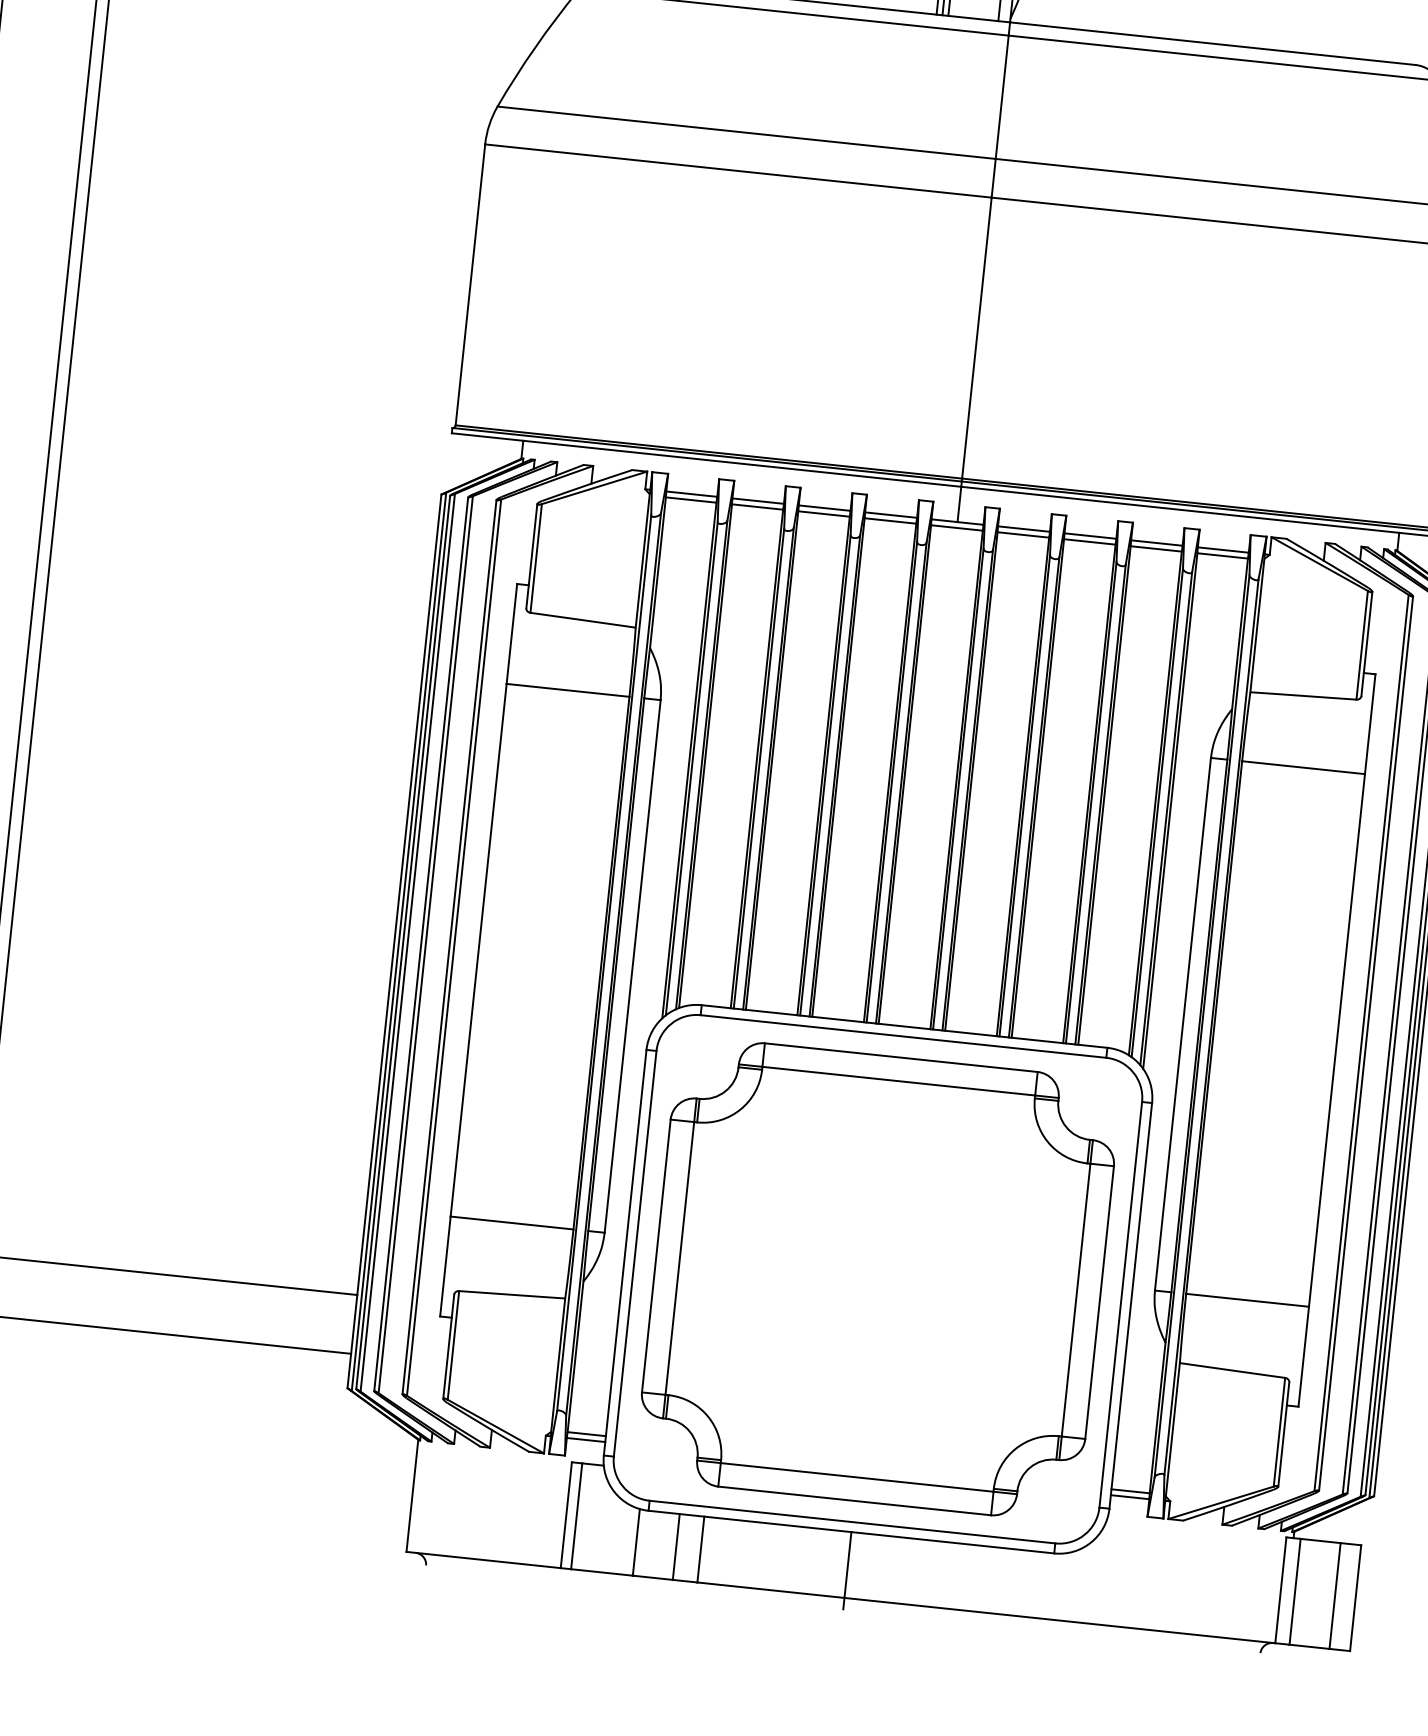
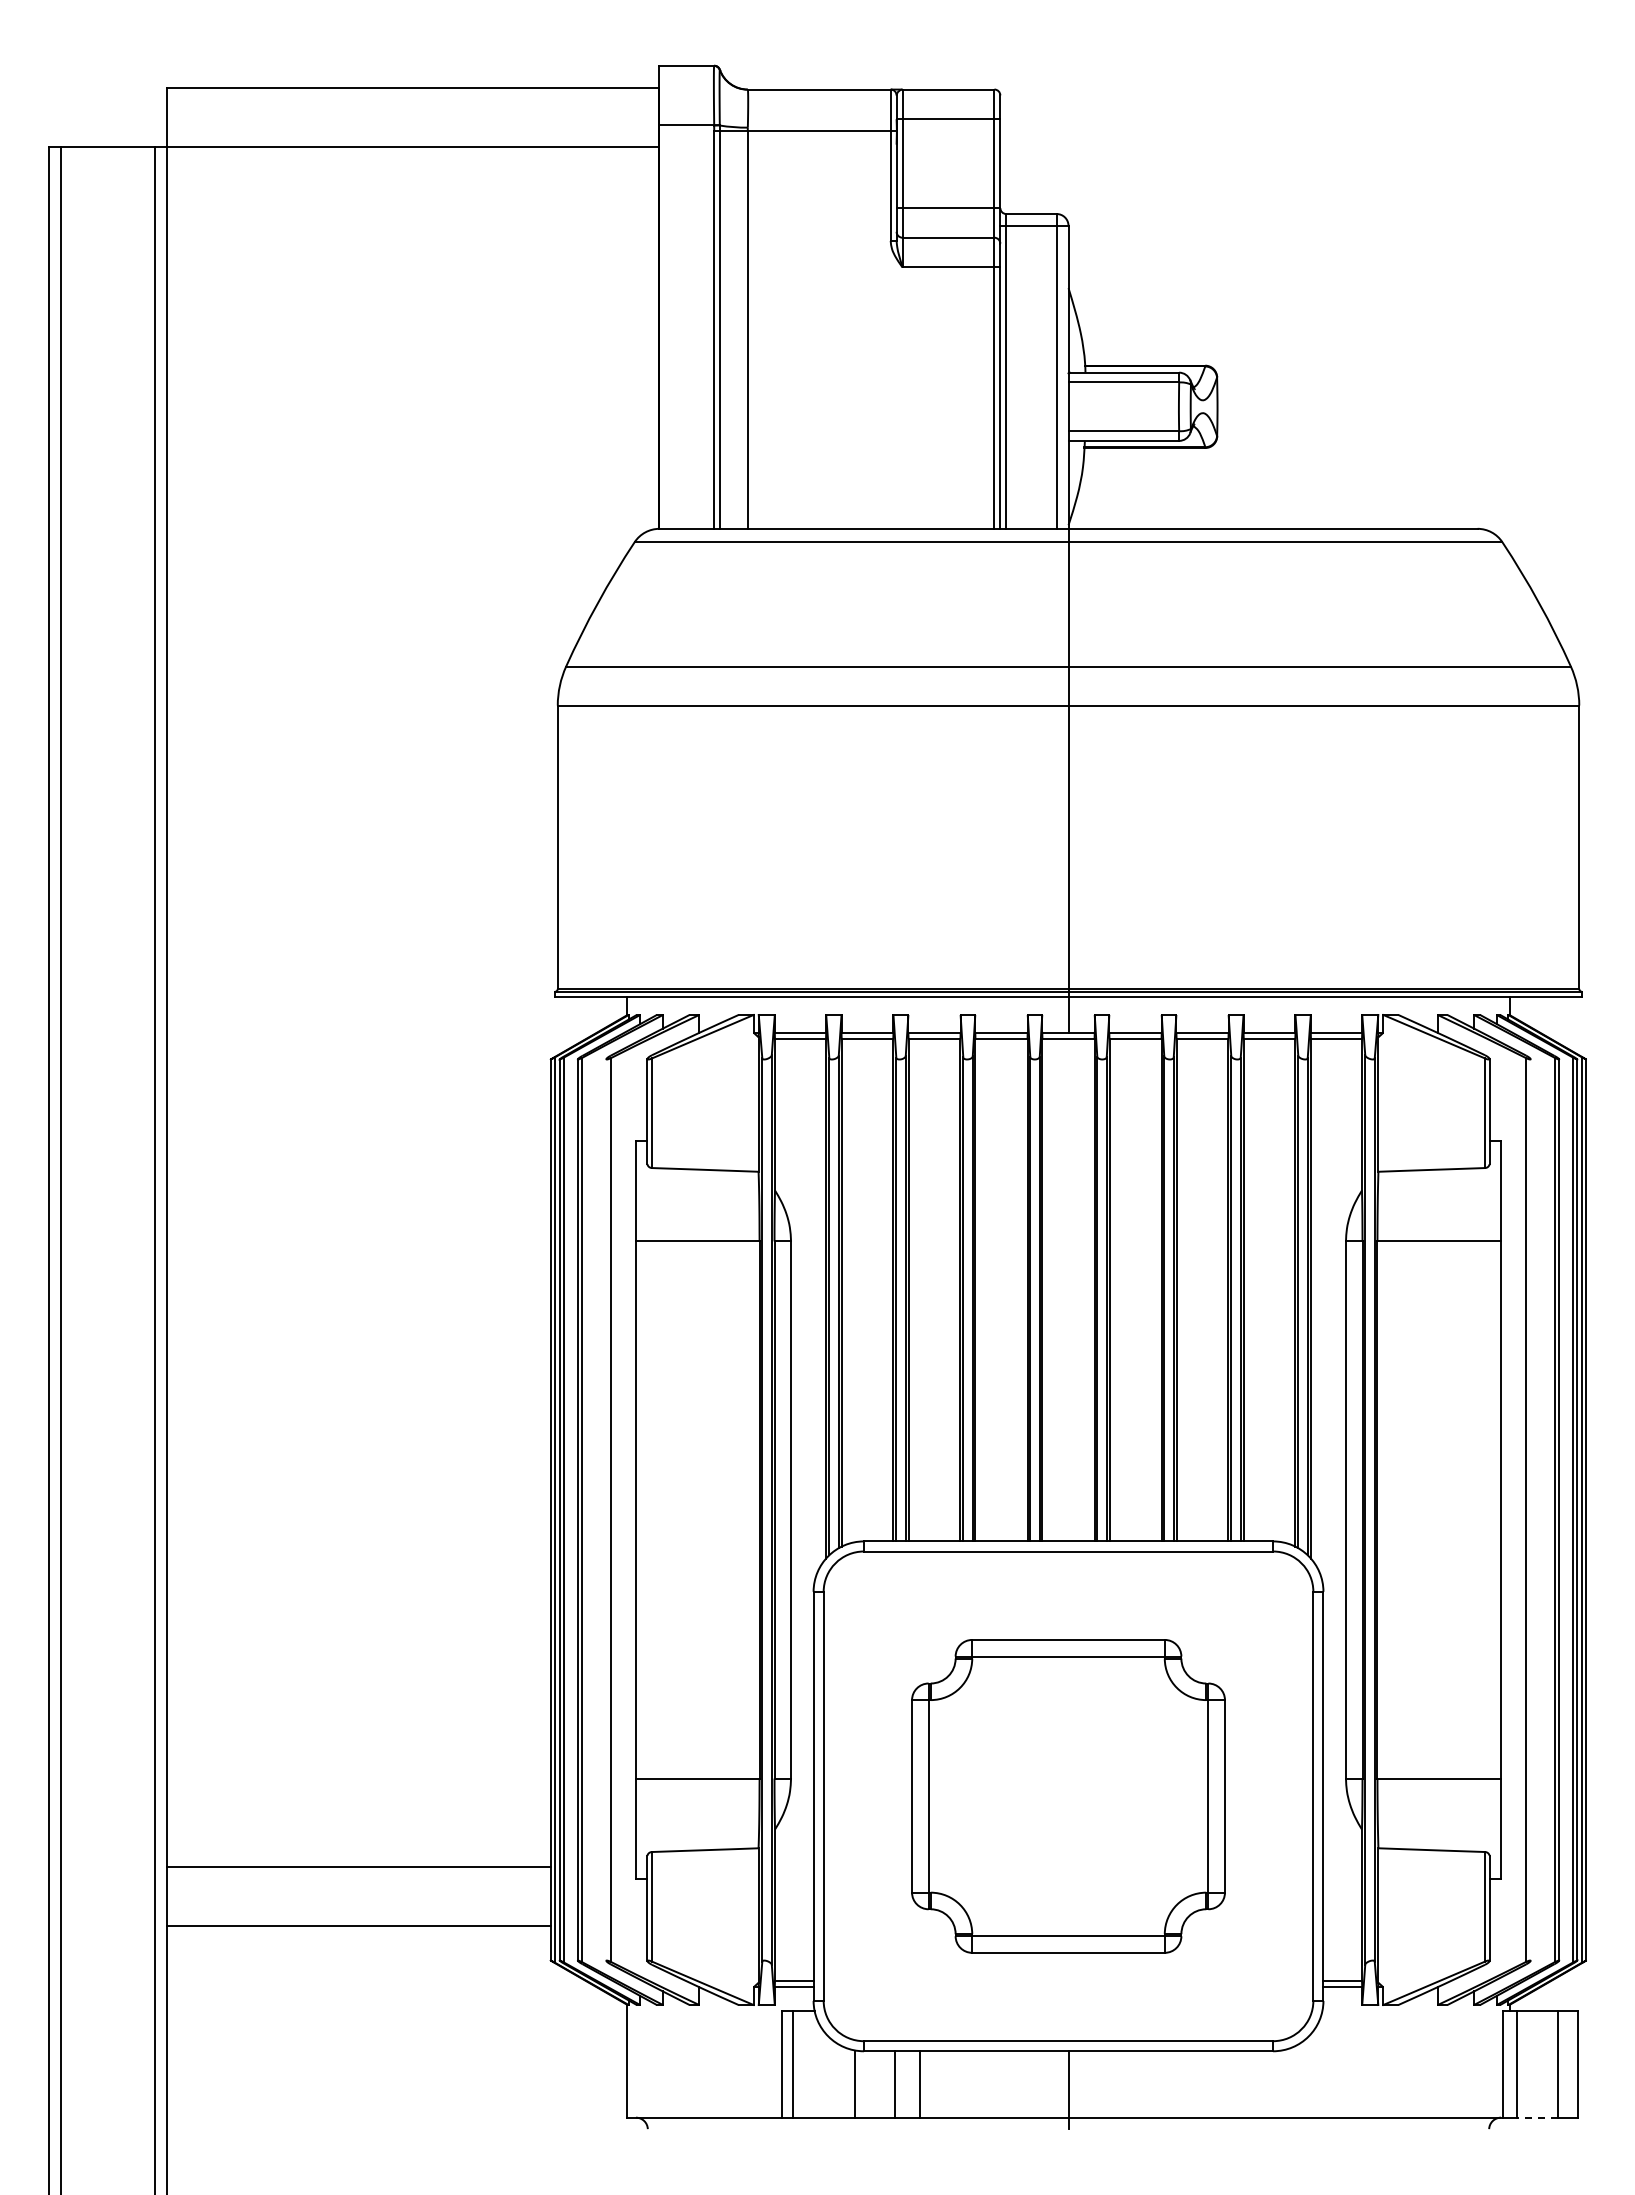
line: (449, 946) -> (606, 1509), removed
line: (1365, 1043) -> (1530, 1509), removed
part: (877, 1279) -> (1068, 1796), size x0.7
line: (1308, 1646) -> (1536, 2117), solid -> dashed

